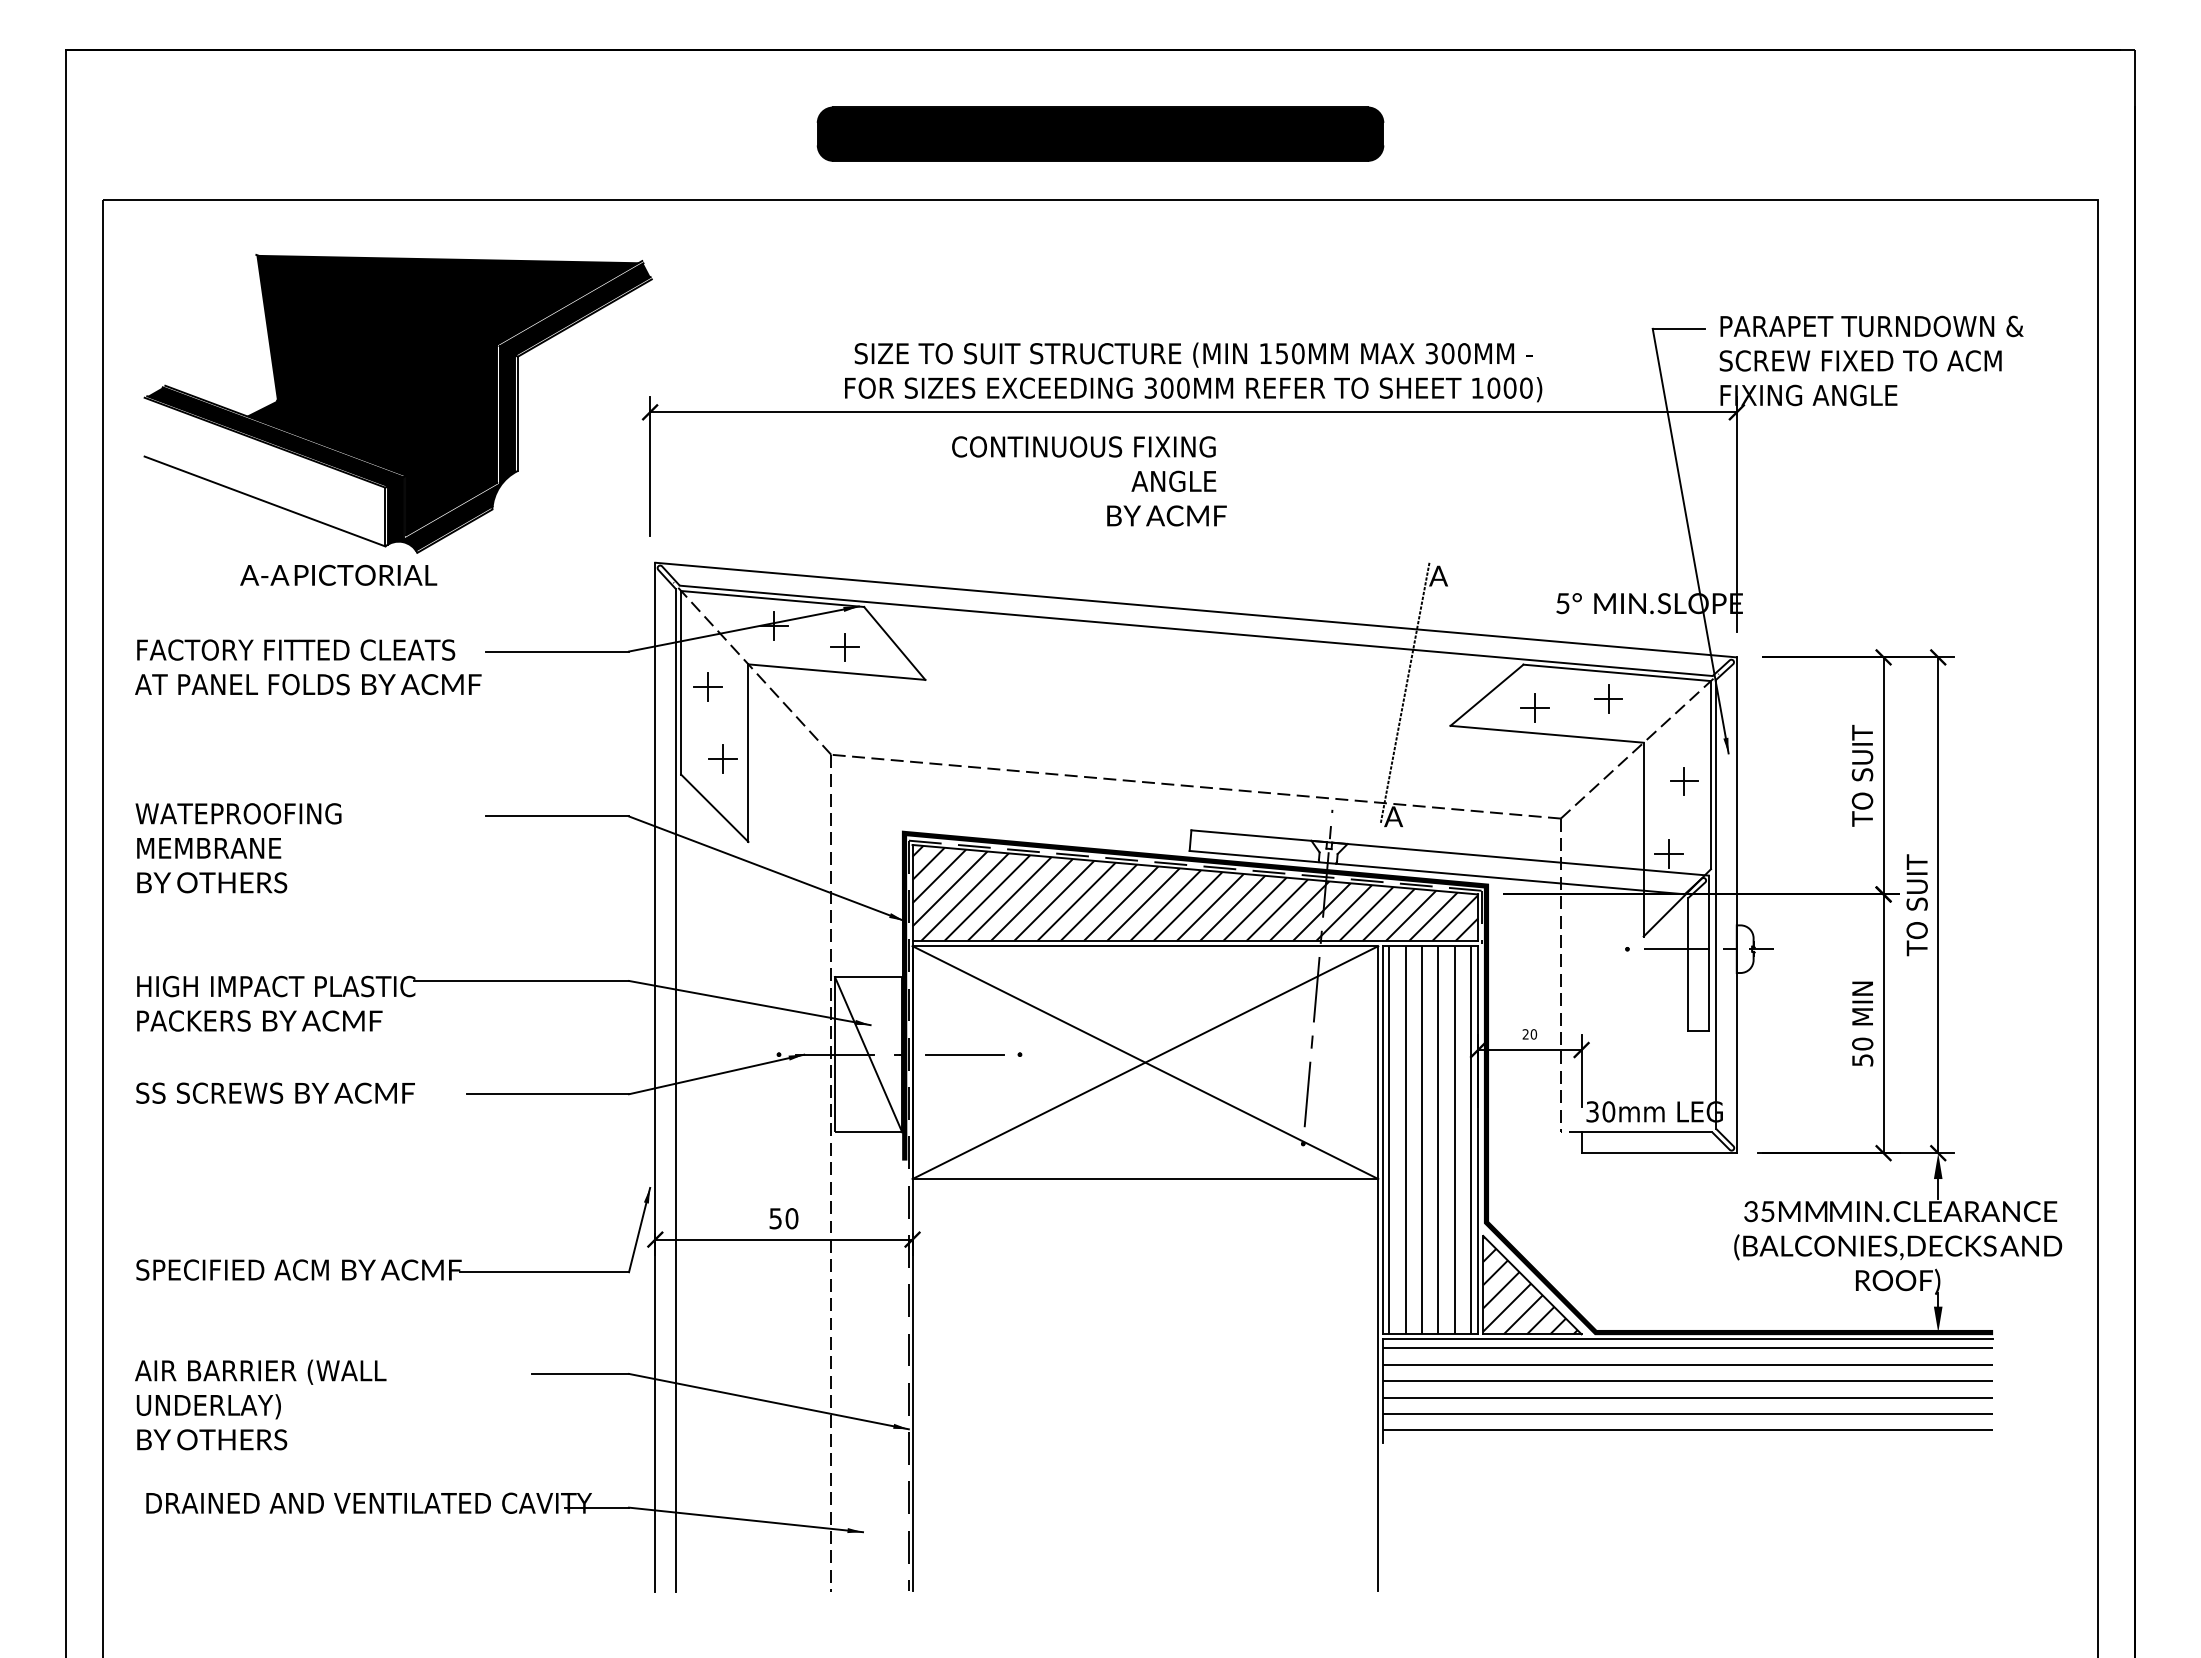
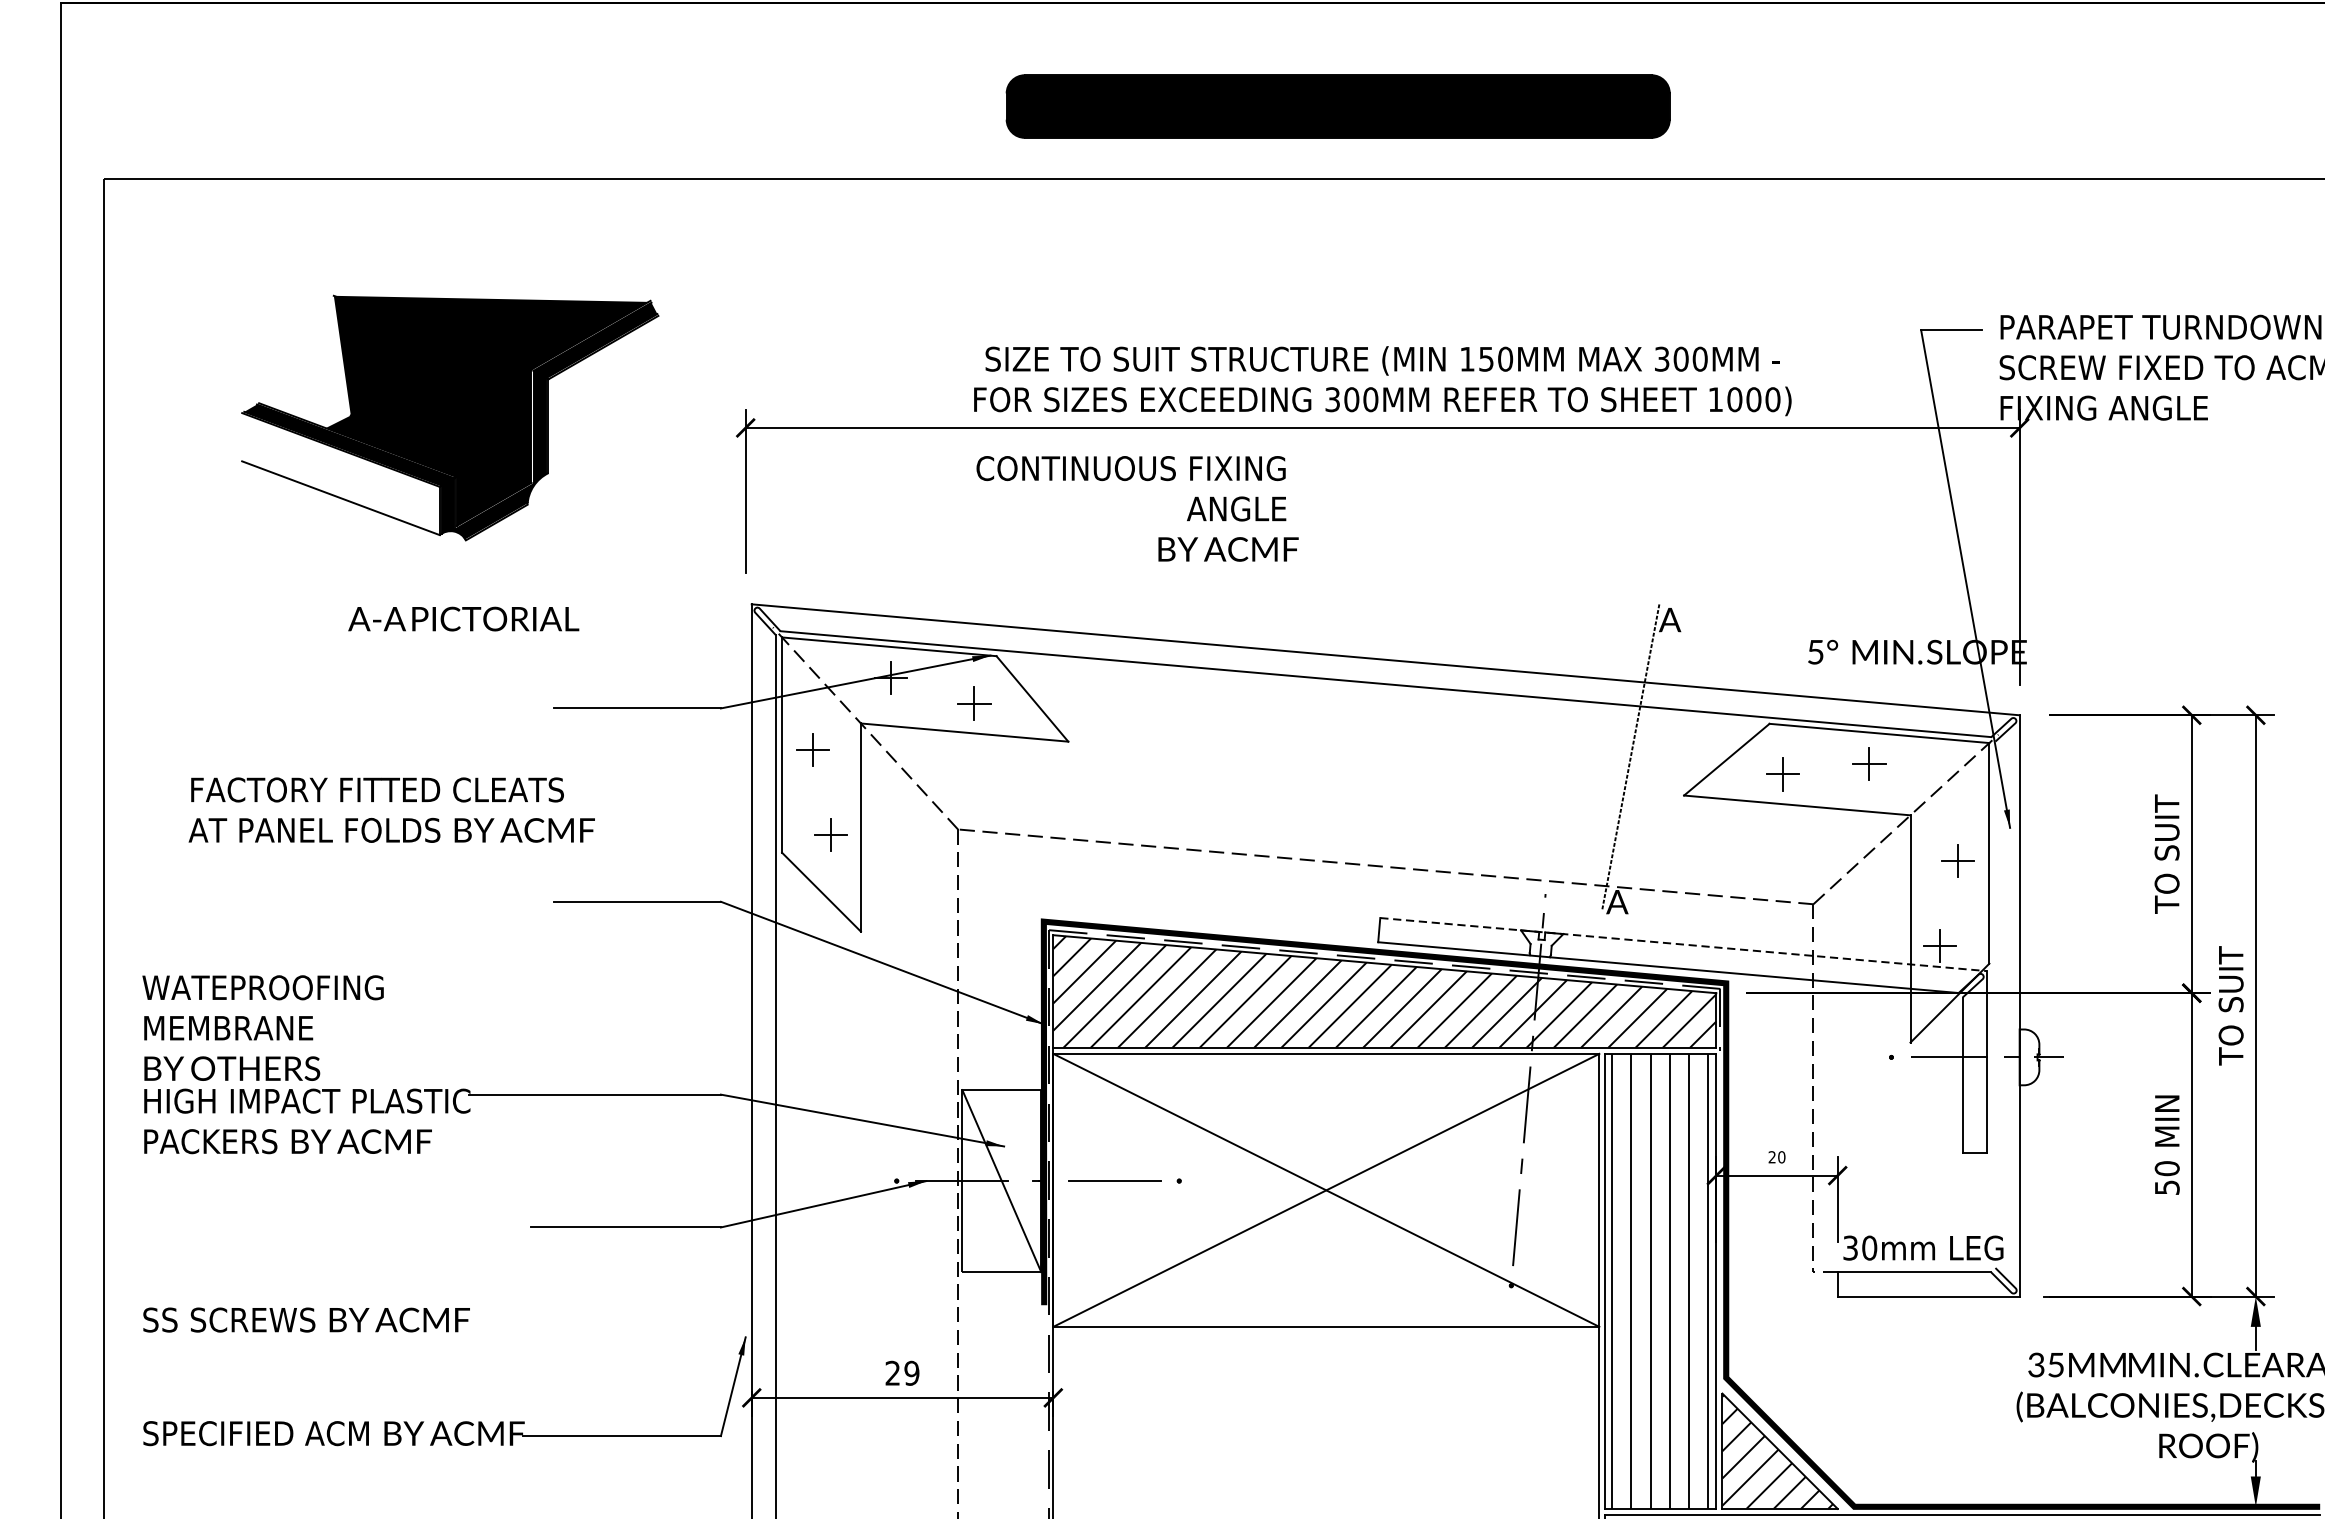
part: (1100, 133) -> (1338, 105), moved
part: (397, 403) -> (449, 417), size x0.7
text: (1089, 481) -> (1137, 509), moved
text: (338, 574) -> (463, 618), moved
text: (308, 667) -> (392, 810), moved
text: (238, 848) -> (263, 1028), moved
line: (1450, 852) -> (1684, 944), solid -> dashed
line: (1716, 903) -> (1995, 1003), removed
text: (275, 1092) -> (306, 1319), moved
text: (783, 1218) -> (902, 1373), 50 -> 29

